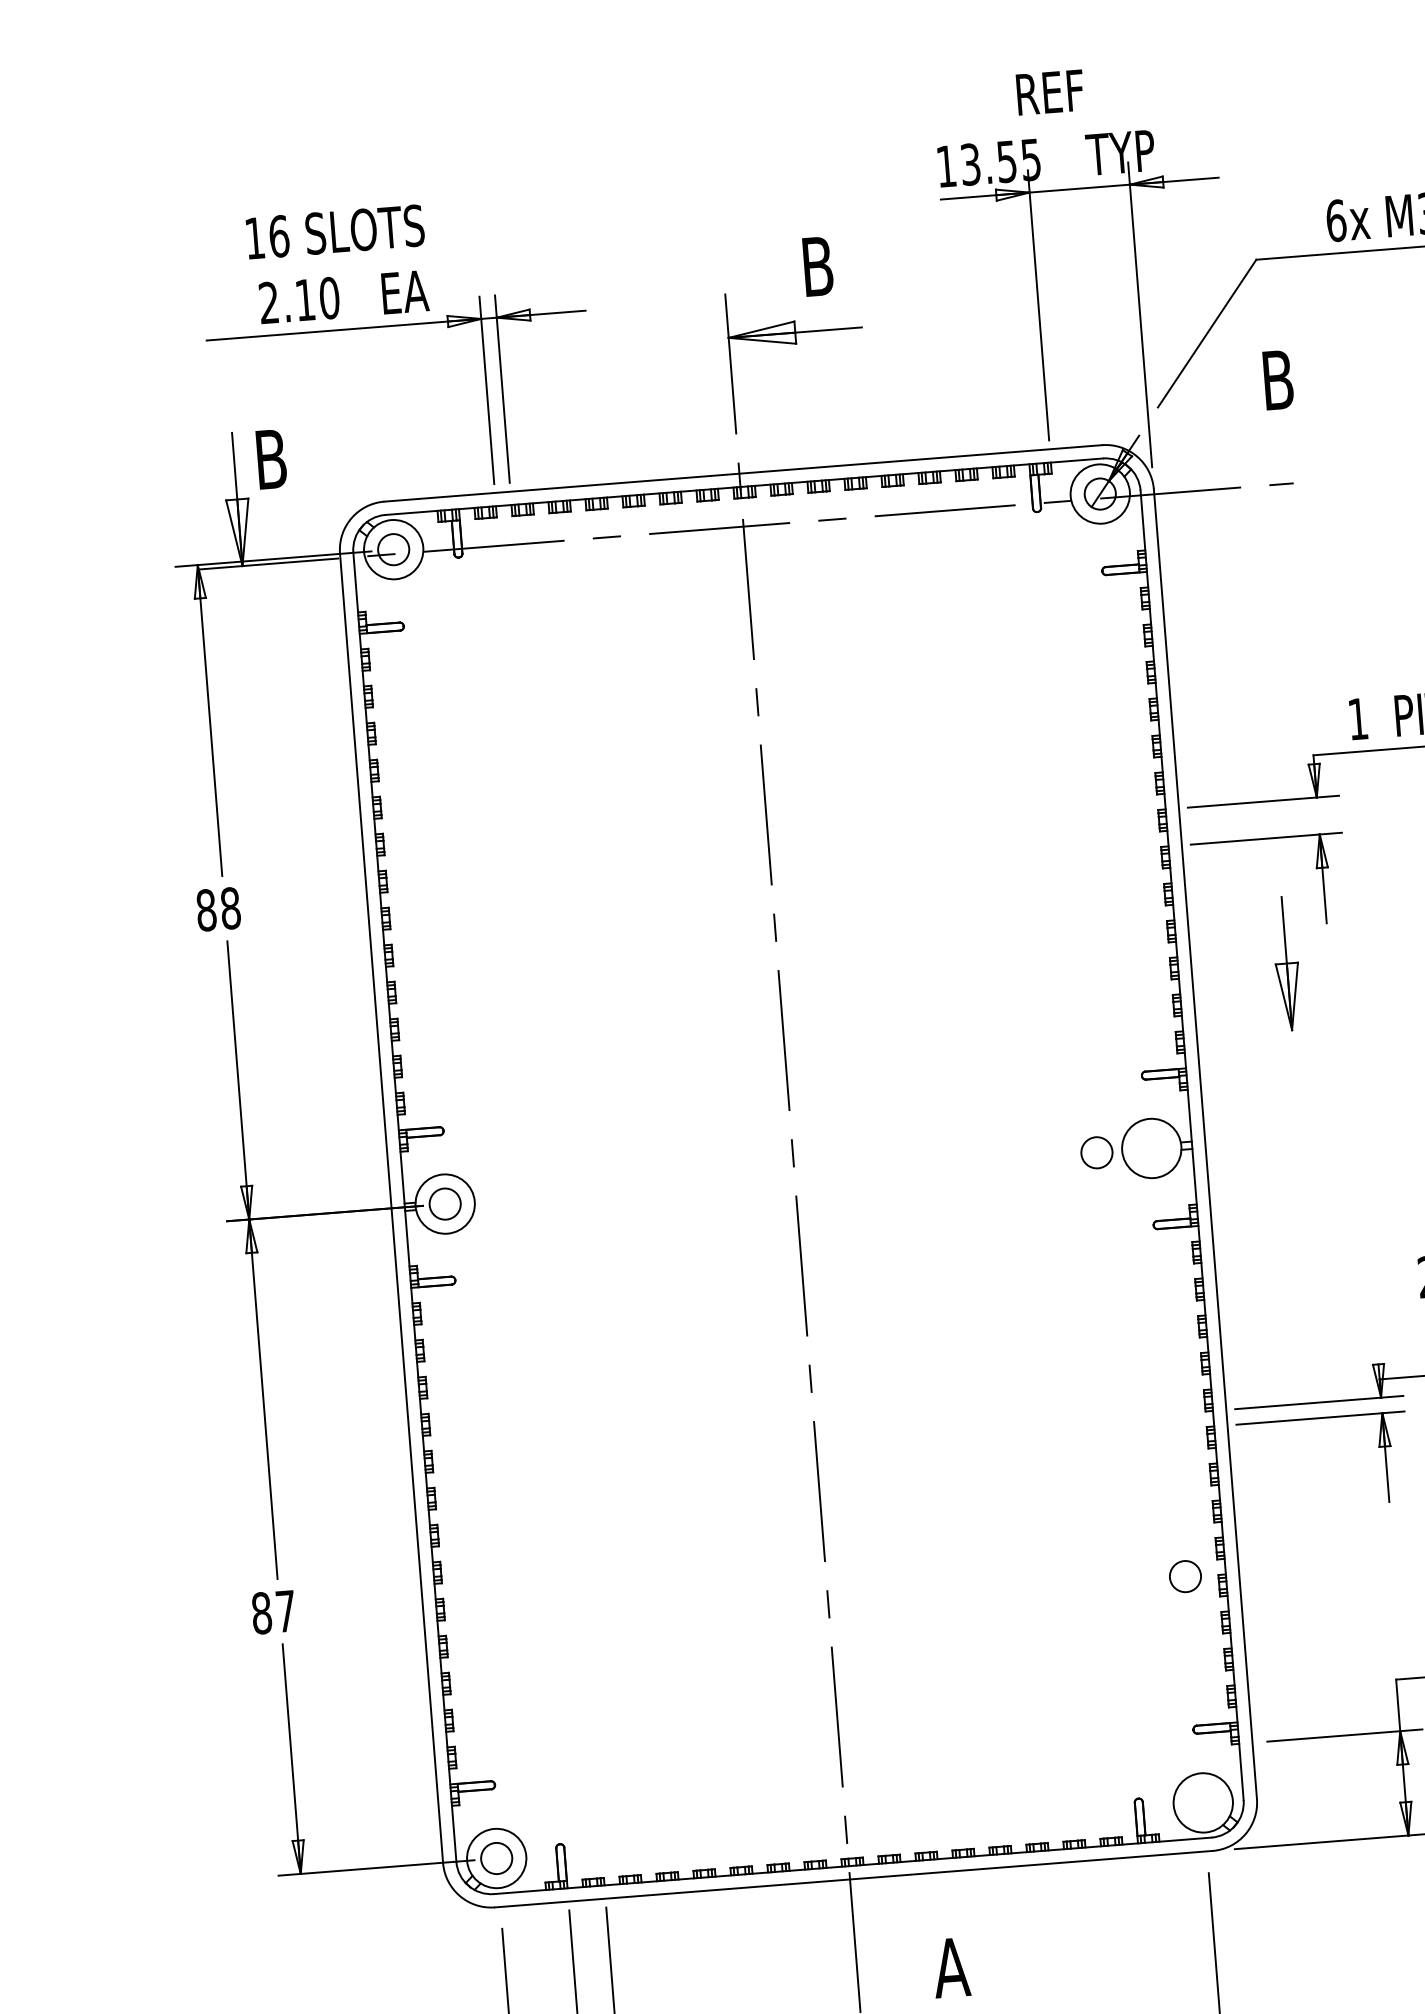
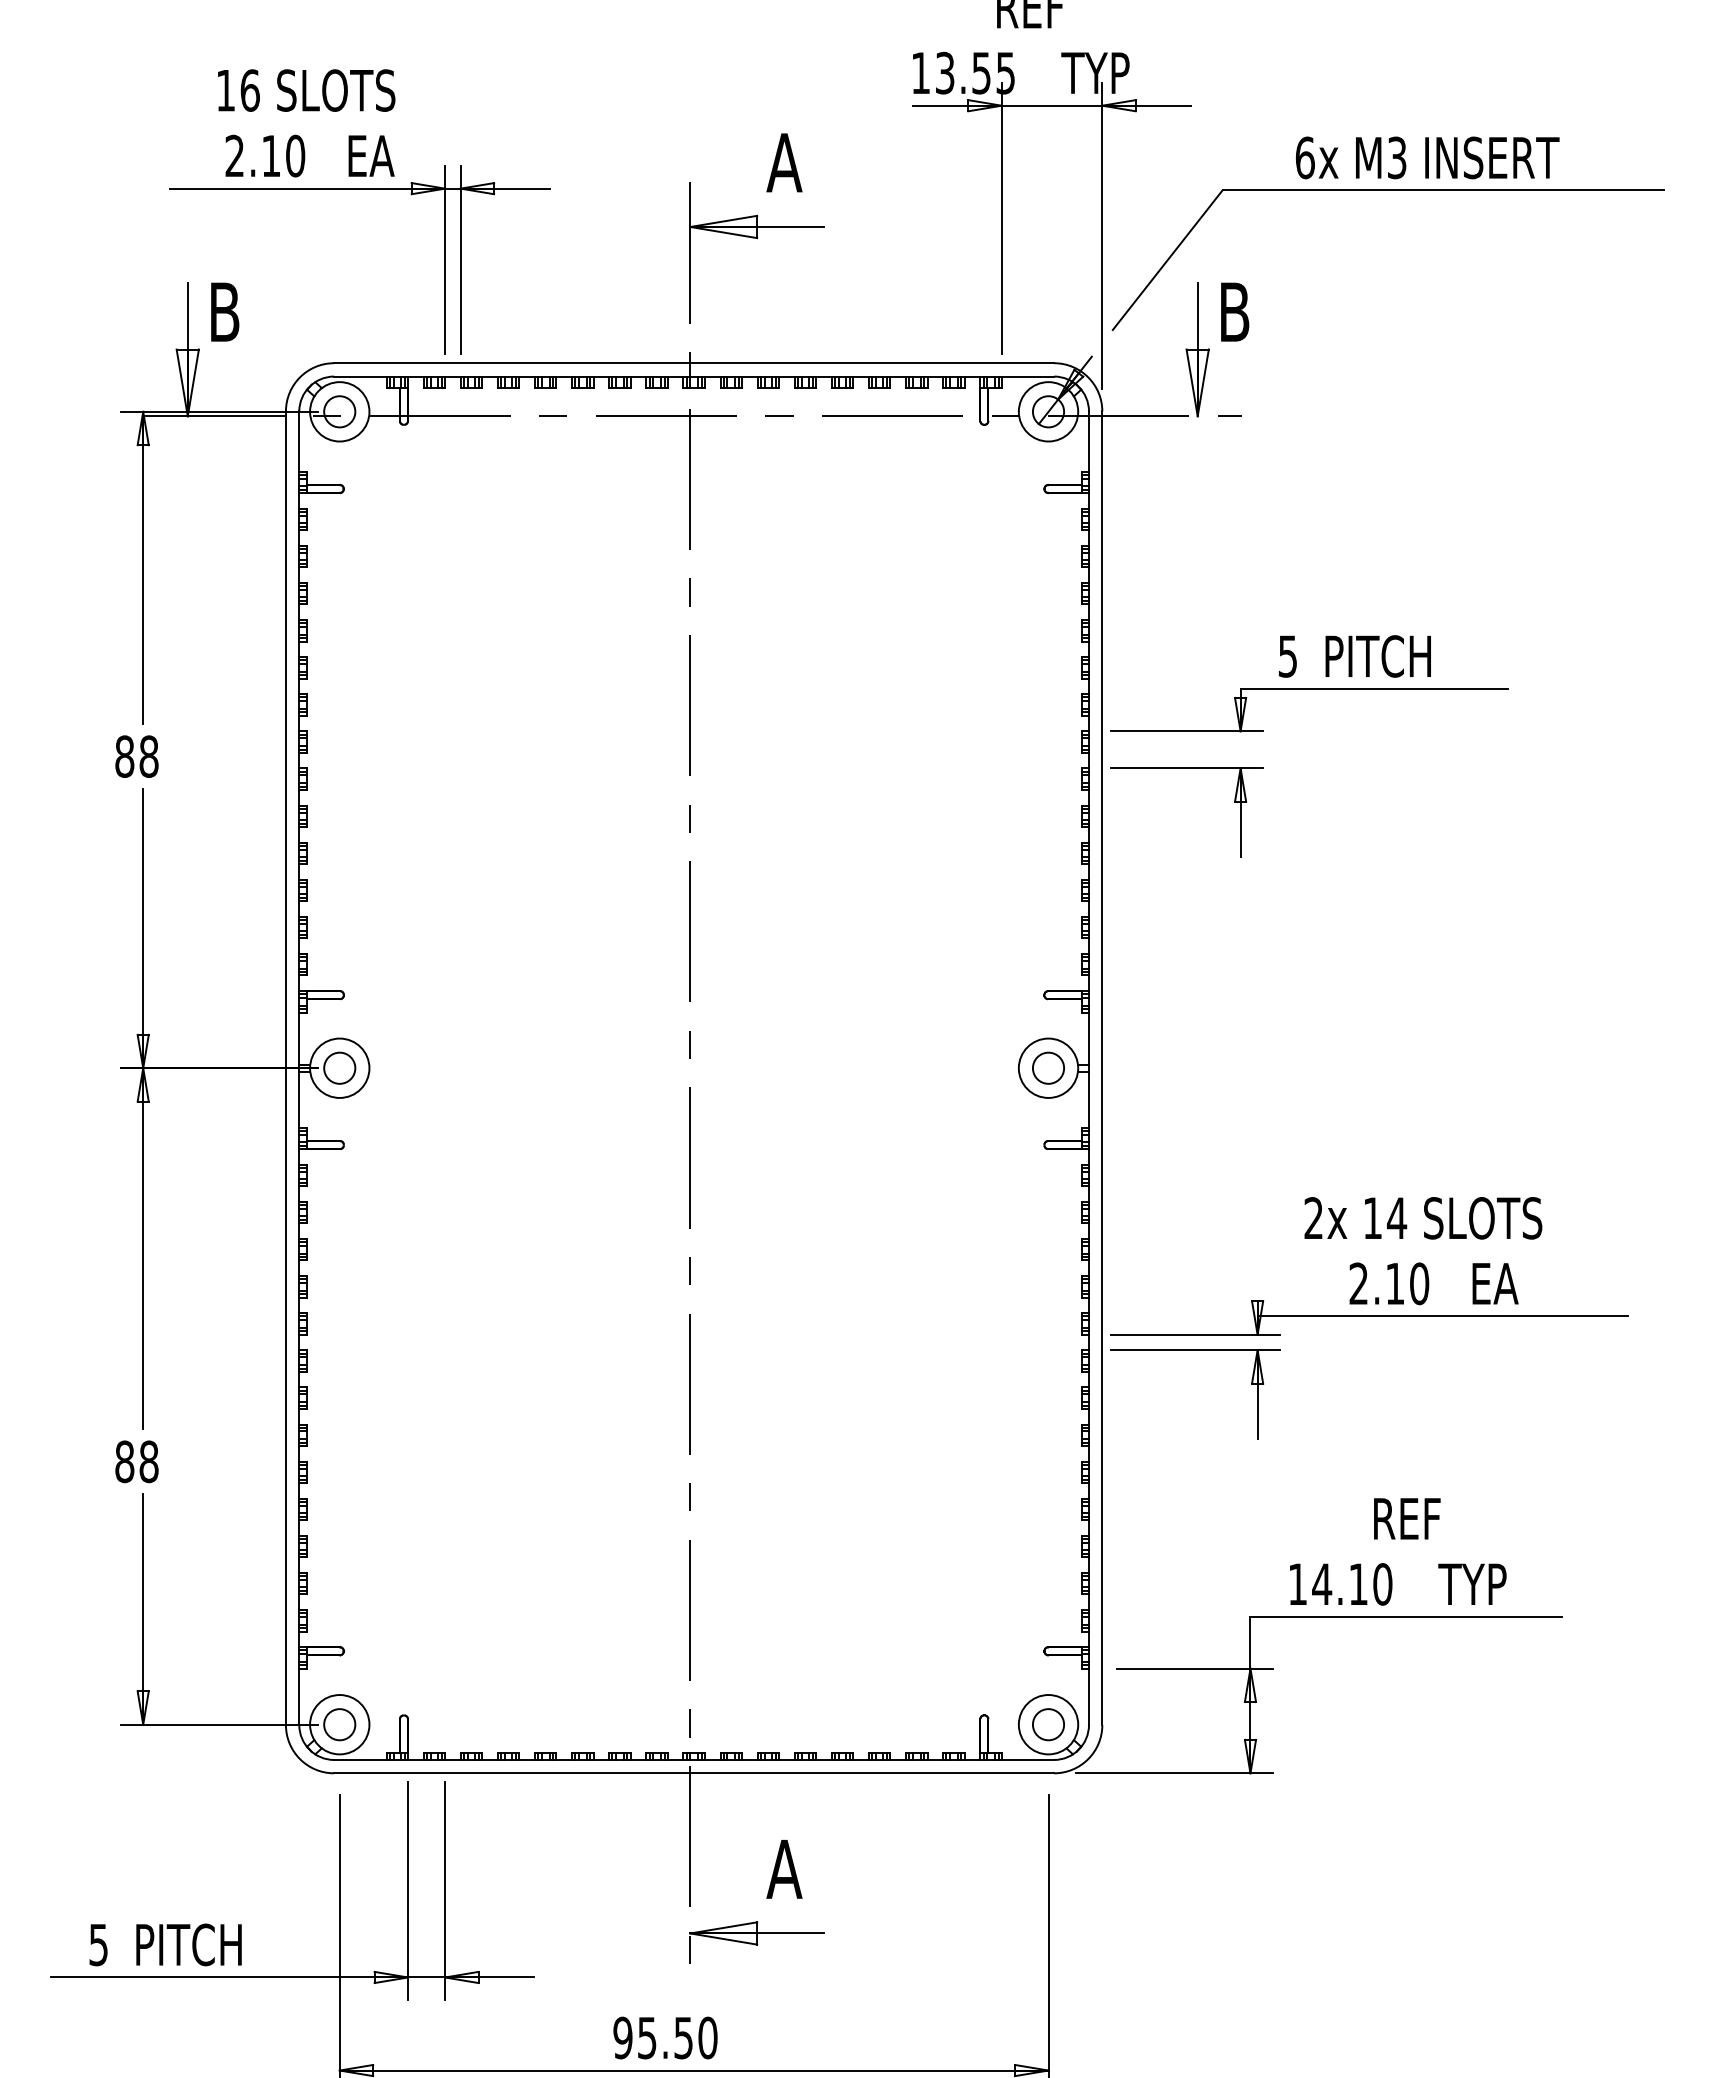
text: (817, 266) -> (784, 162), B -> A
text: (1357, 719) -> (1287, 656), 1 -> 5
part: (1286, 963) -> (1197, 349), moved
circle: (1096, 1152) -> (1048, 1067), moved
circle: (1185, 1576) -> (1048, 1724), moved
text: (285, 1611) -> (148, 1461), 87 -> 88

